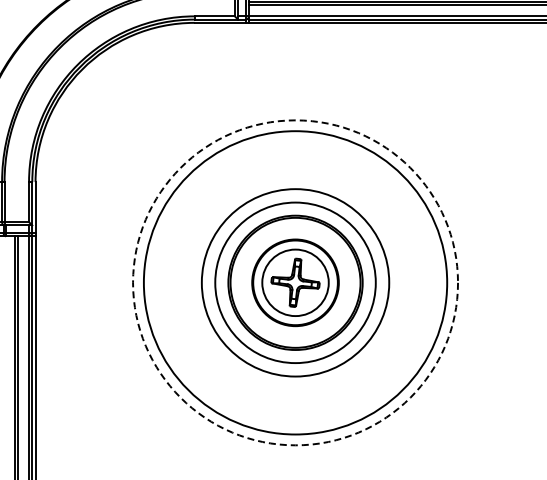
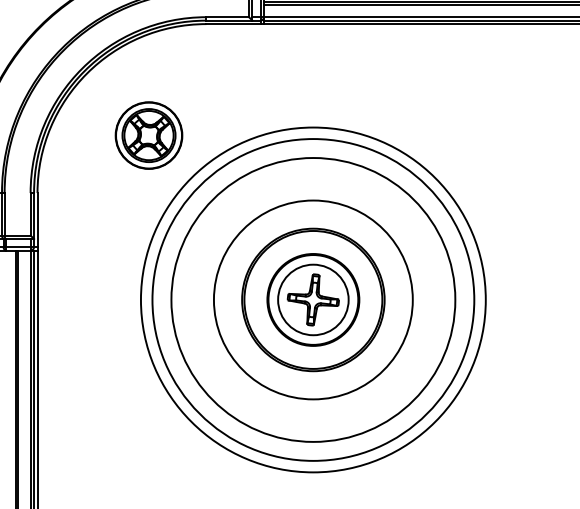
part: (140, 127) -> (148, 135), added
circle: (295, 282) -> (313, 299), dashed -> solid
circle: (295, 282) -> (313, 299), size x1.67

